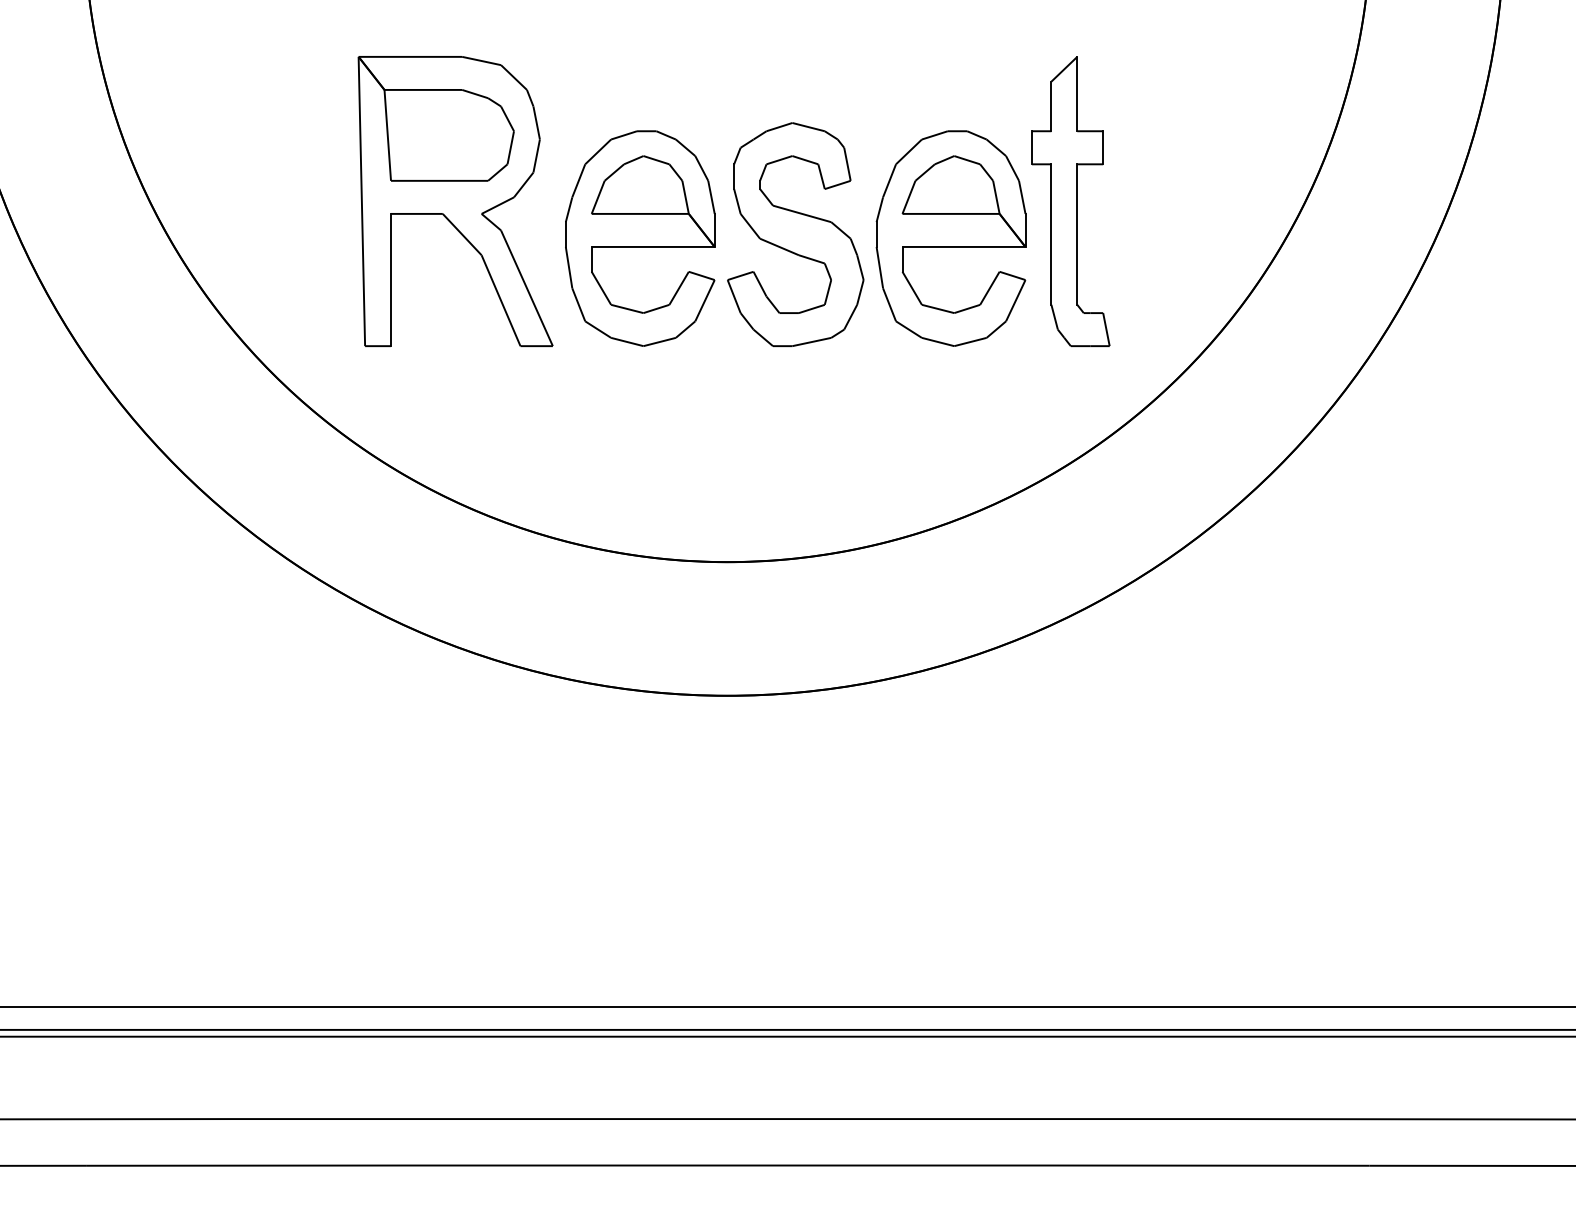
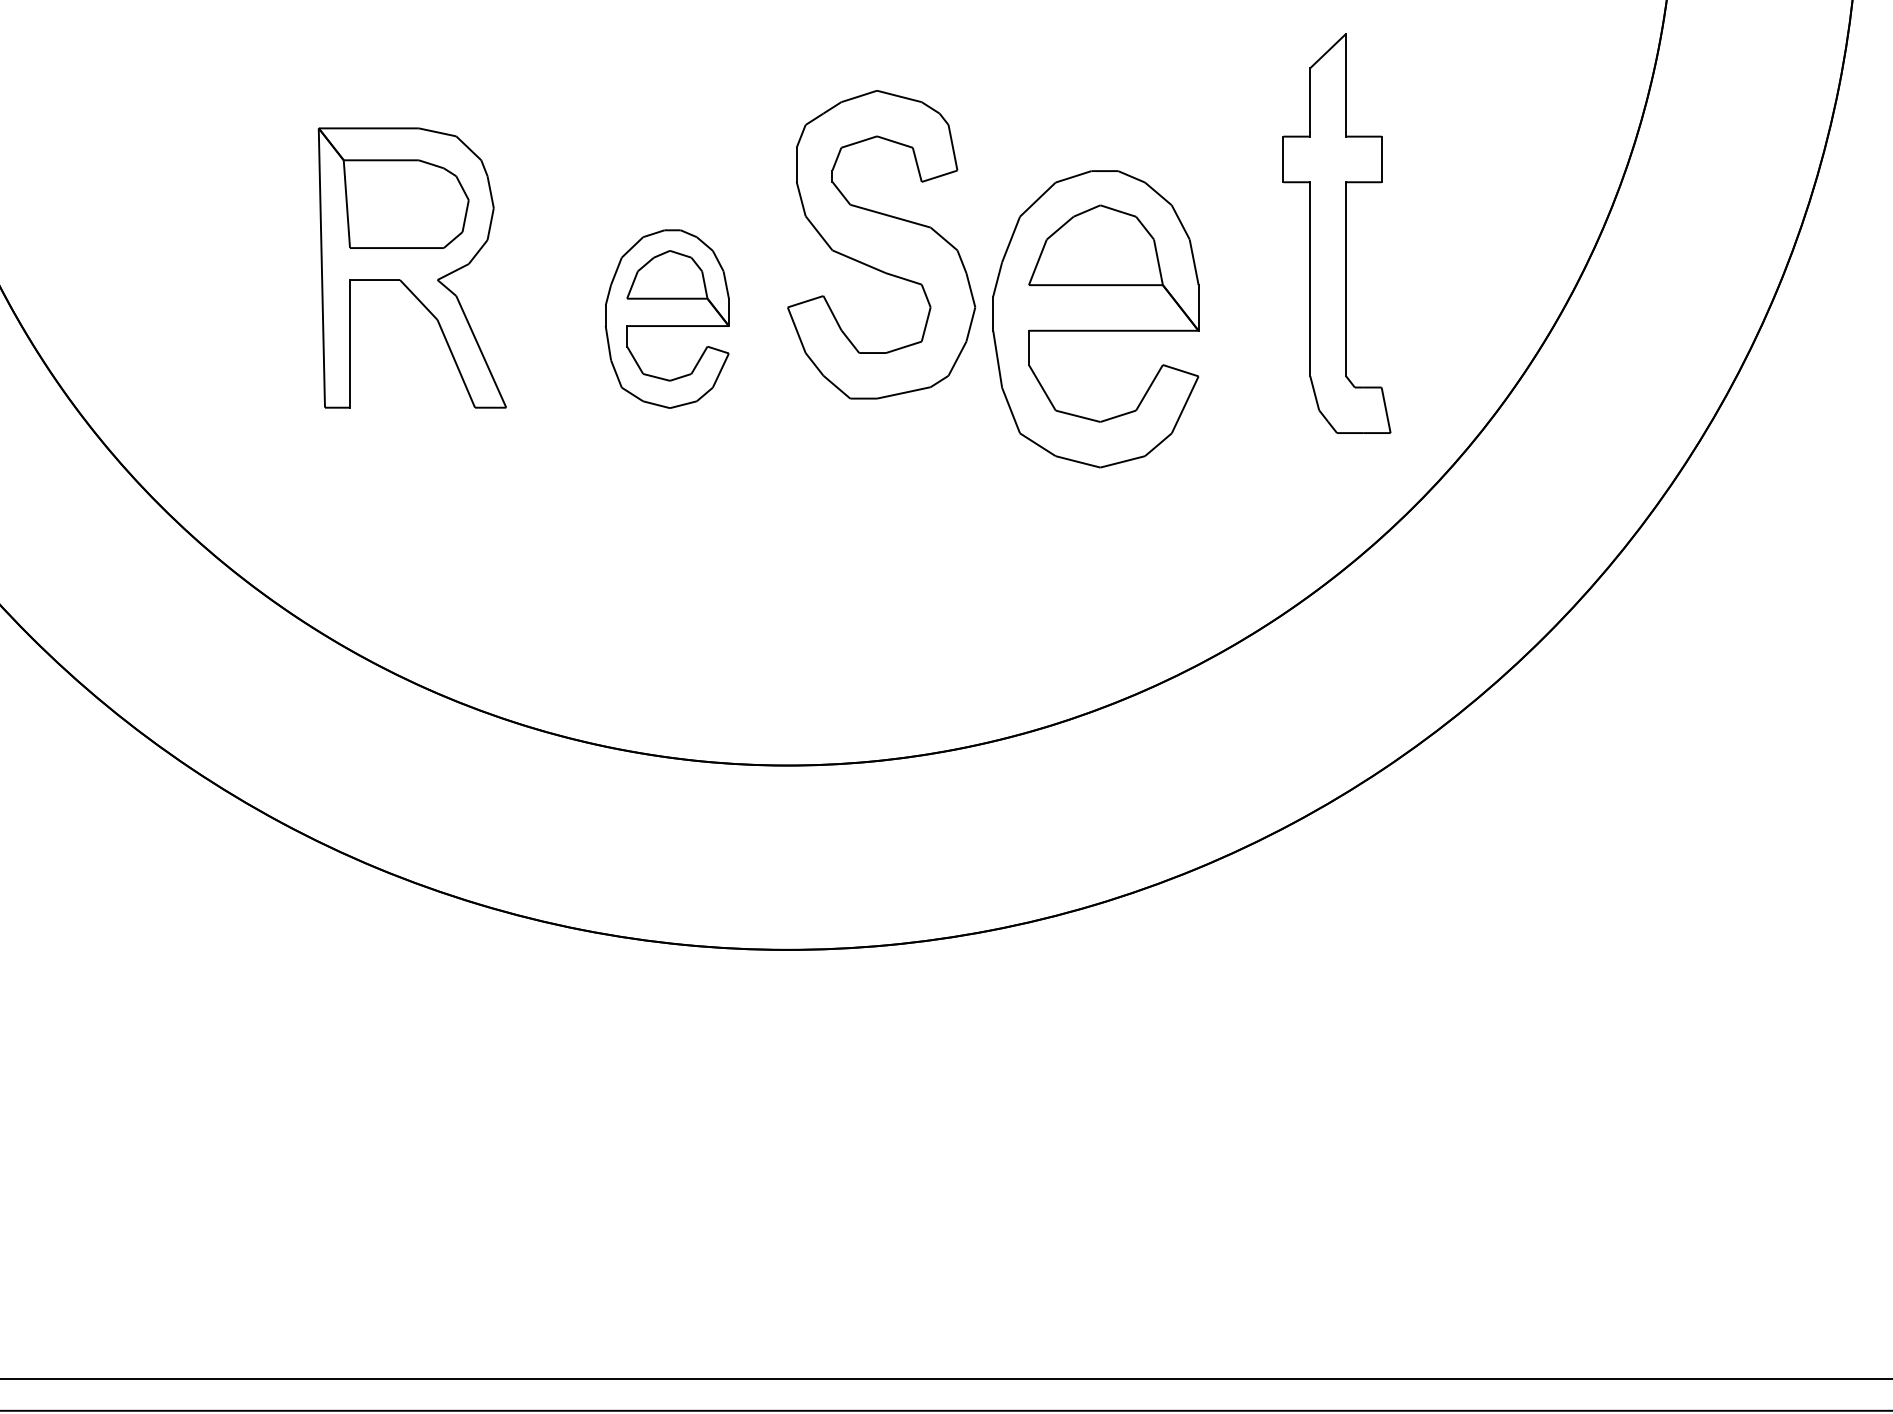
part: (455, 201) -> (412, 268), size x0.7
part: (1070, 201) -> (1336, 233), moved
part: (795, 234) -> (881, 244), moved
part: (640, 238) -> (667, 319), size x0.6

